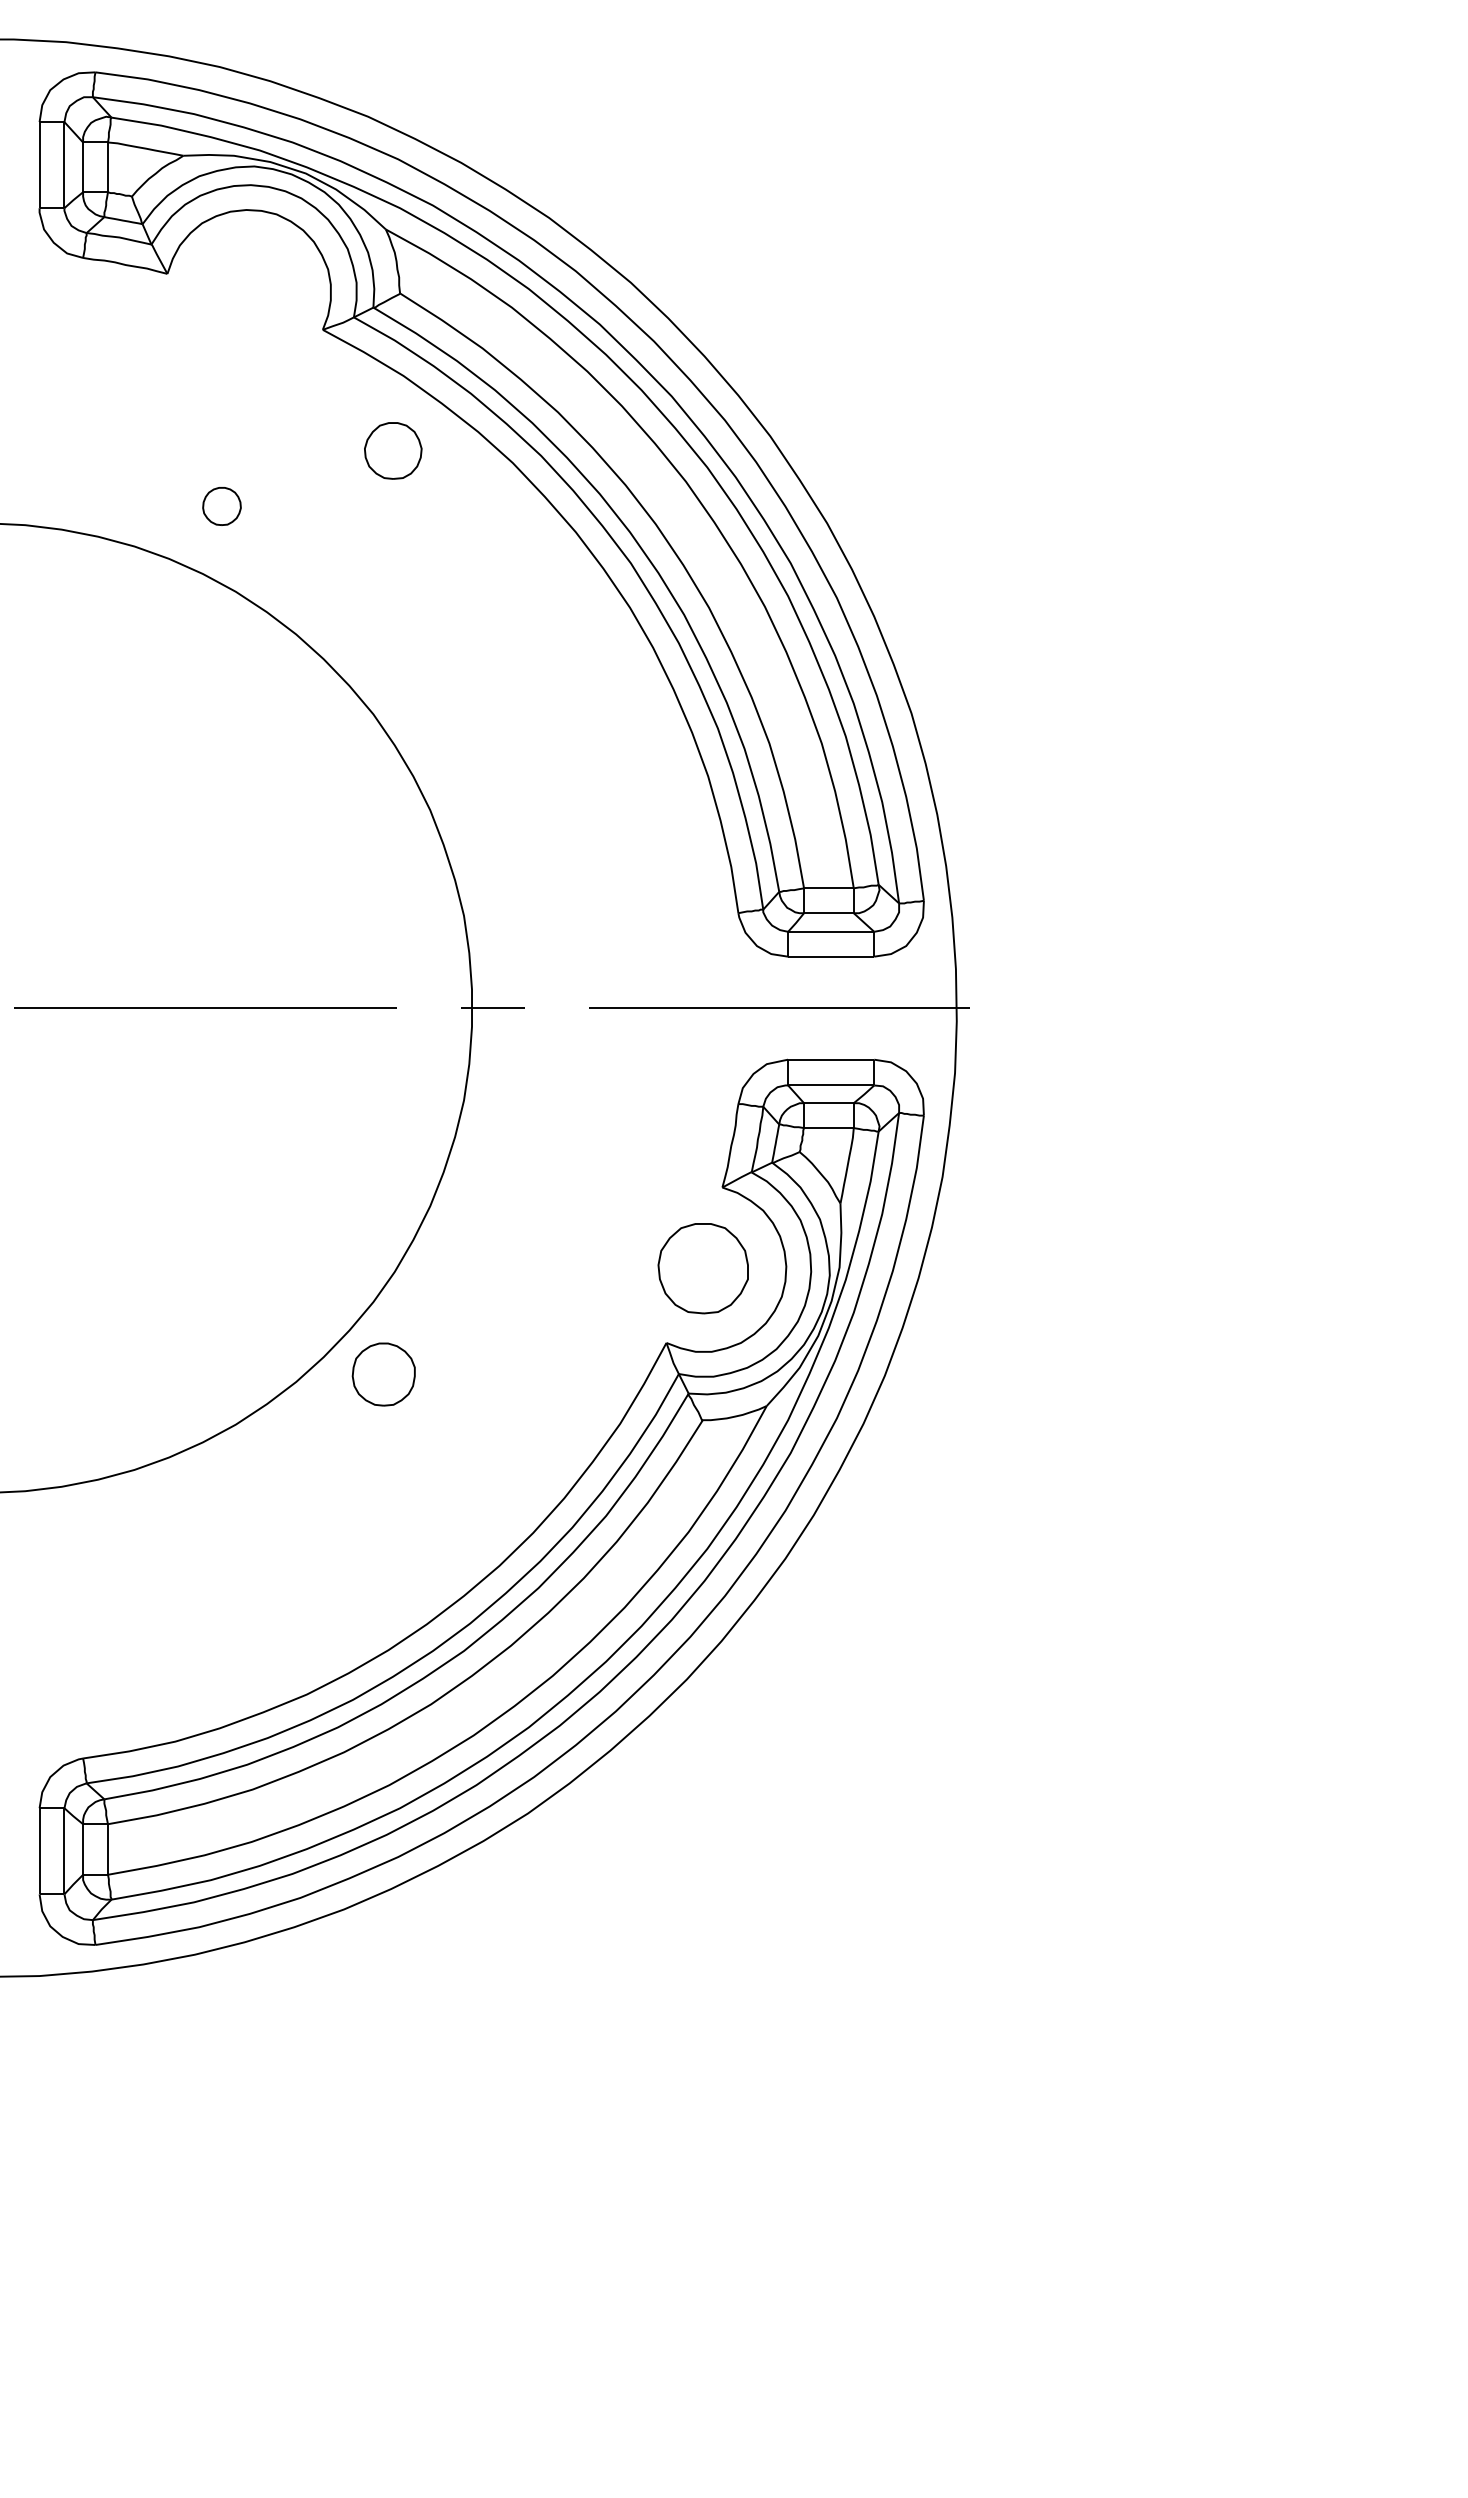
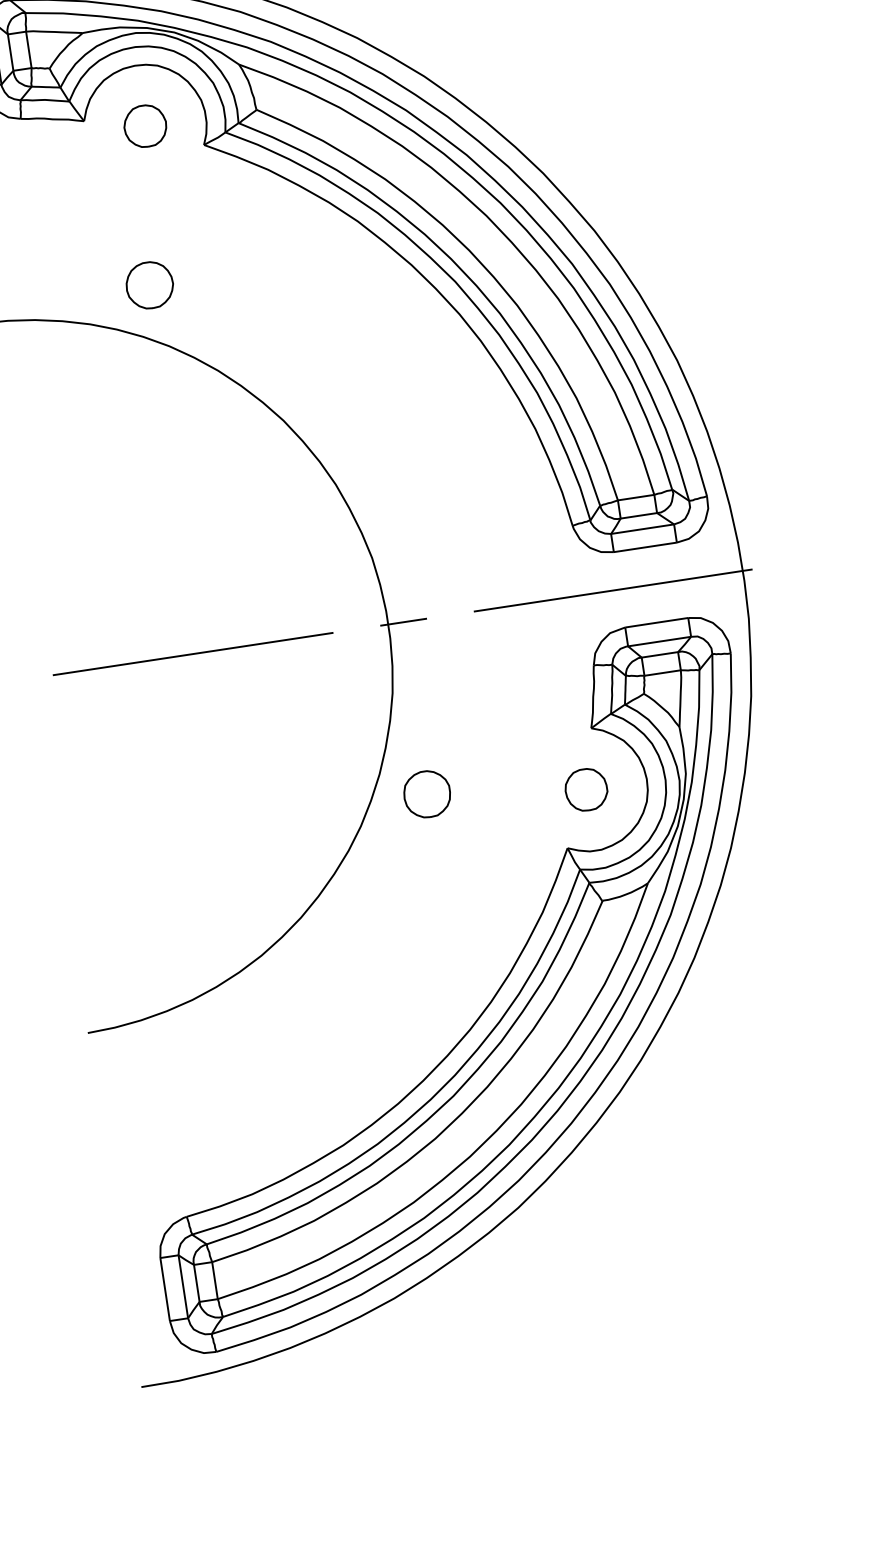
part: (393, 450) -> (145, 125), moved
part: (221, 506) -> (149, 285), size x1.67
part: (703, 1268) -> (586, 789), size x0.62
part: (383, 1374) -> (426, 794), moved

